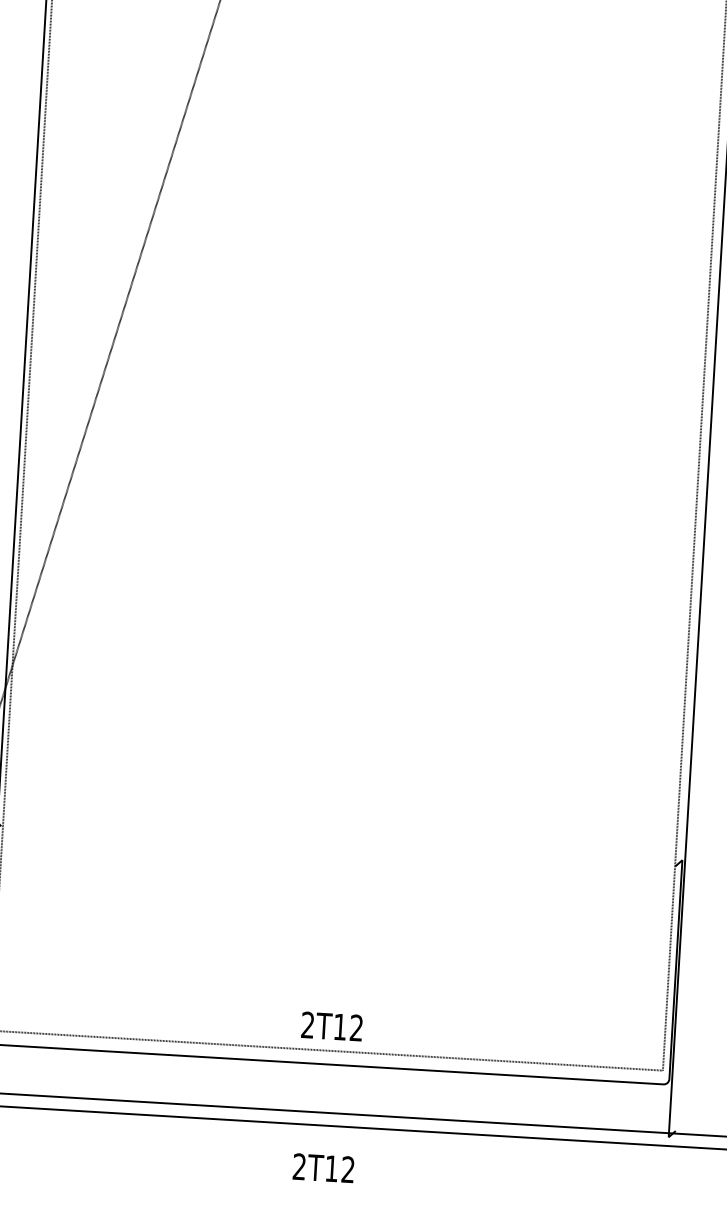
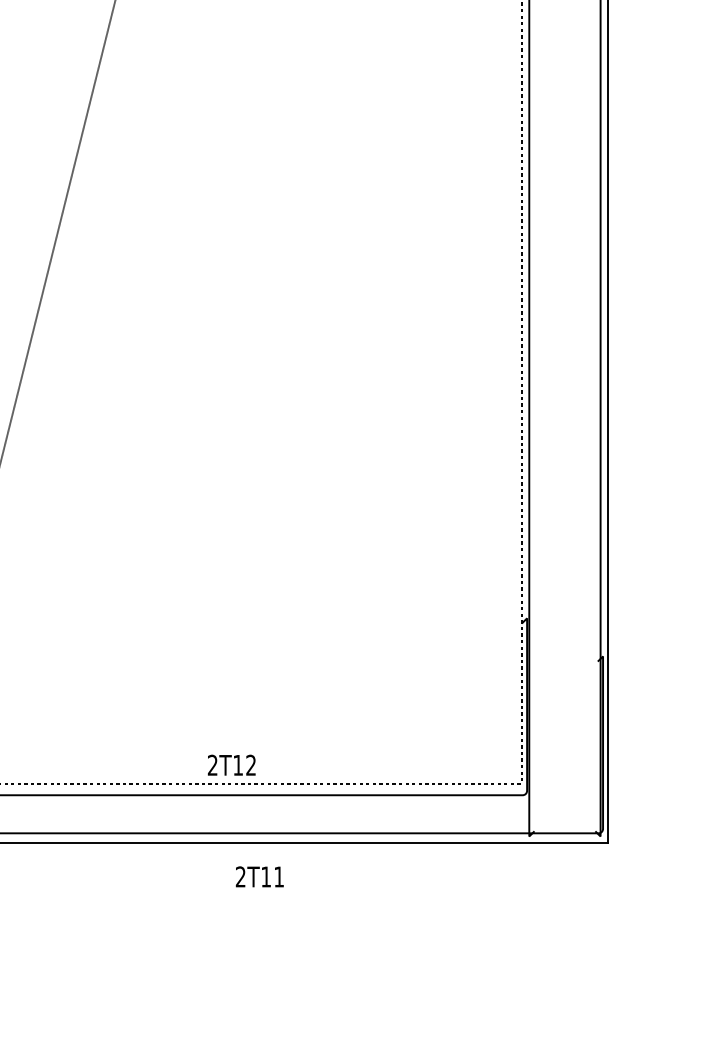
text: (331, 1025) -> (231, 764), moved
text: (347, 1169) -> (278, 876), 2T12 -> 2T11

